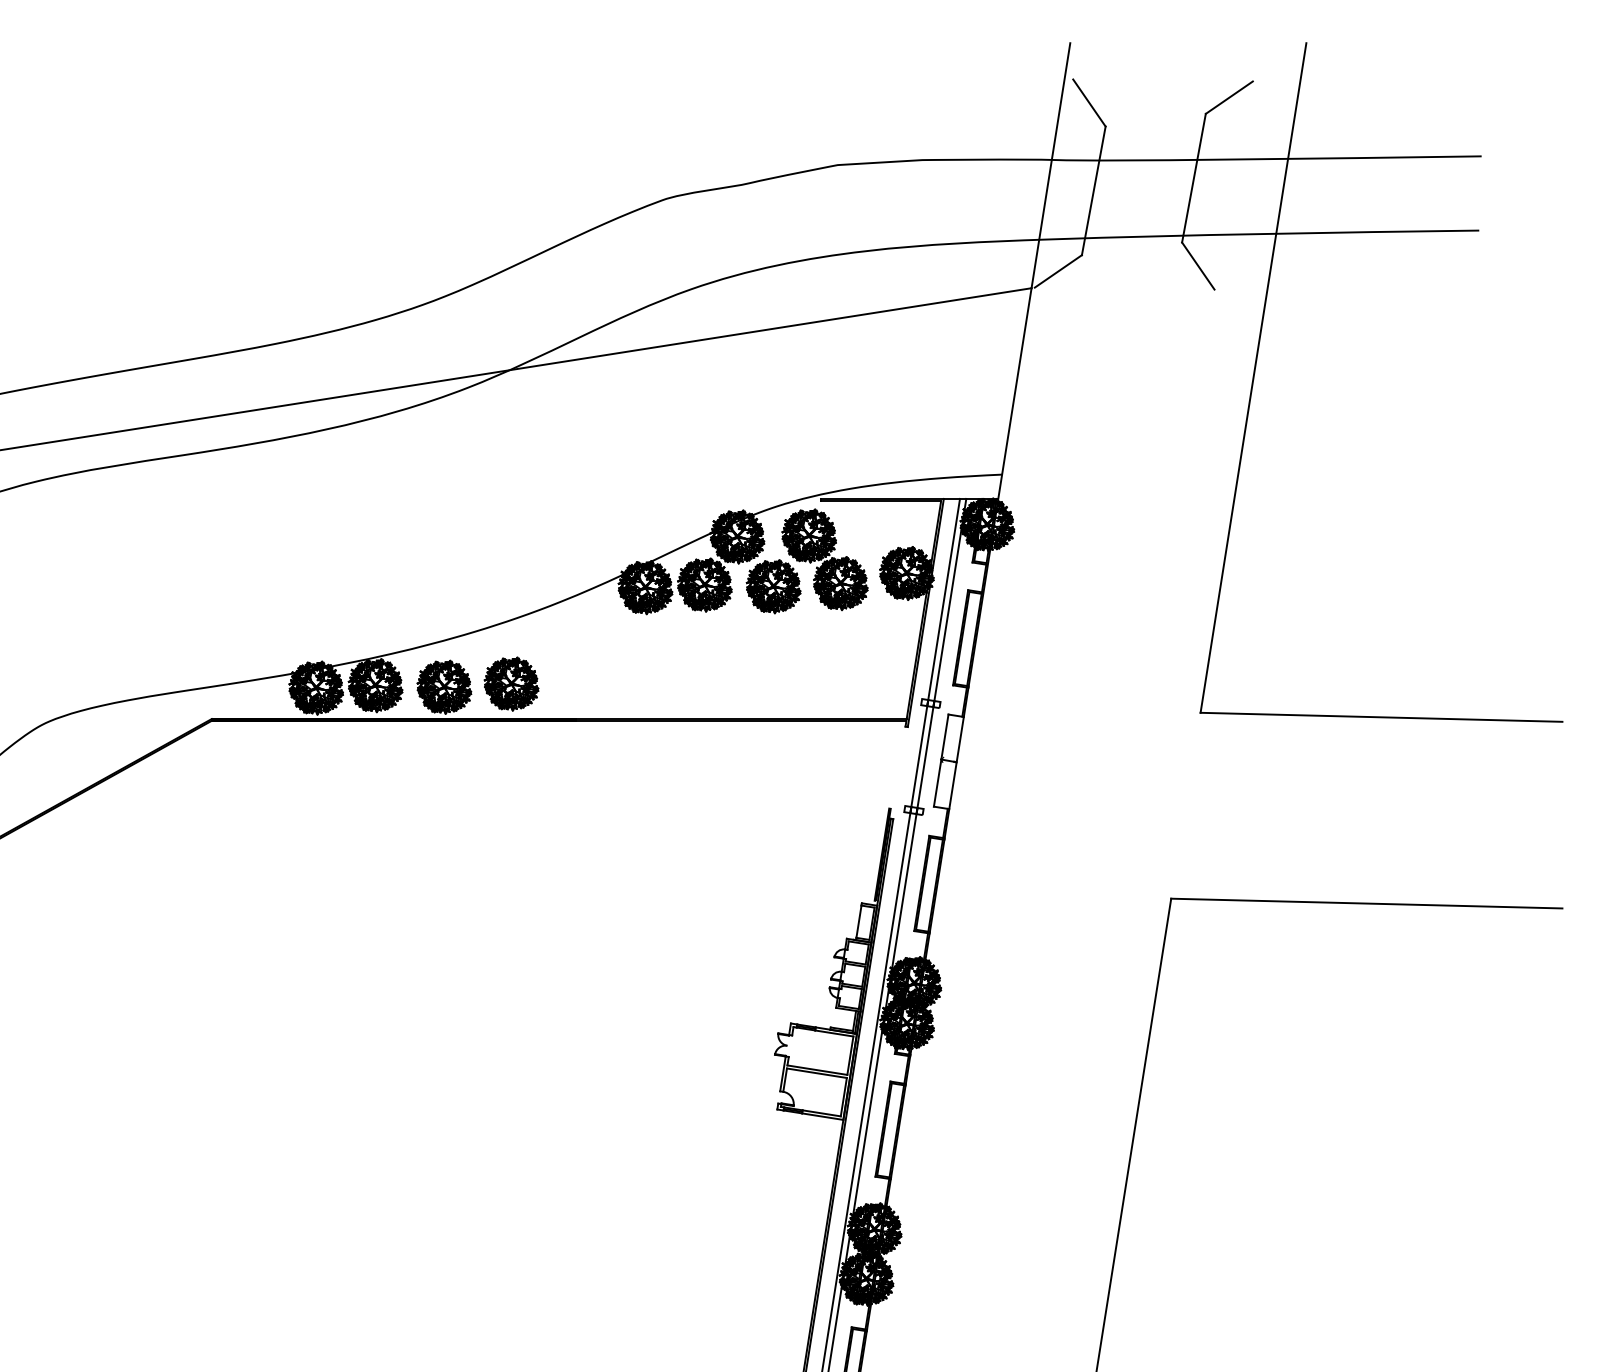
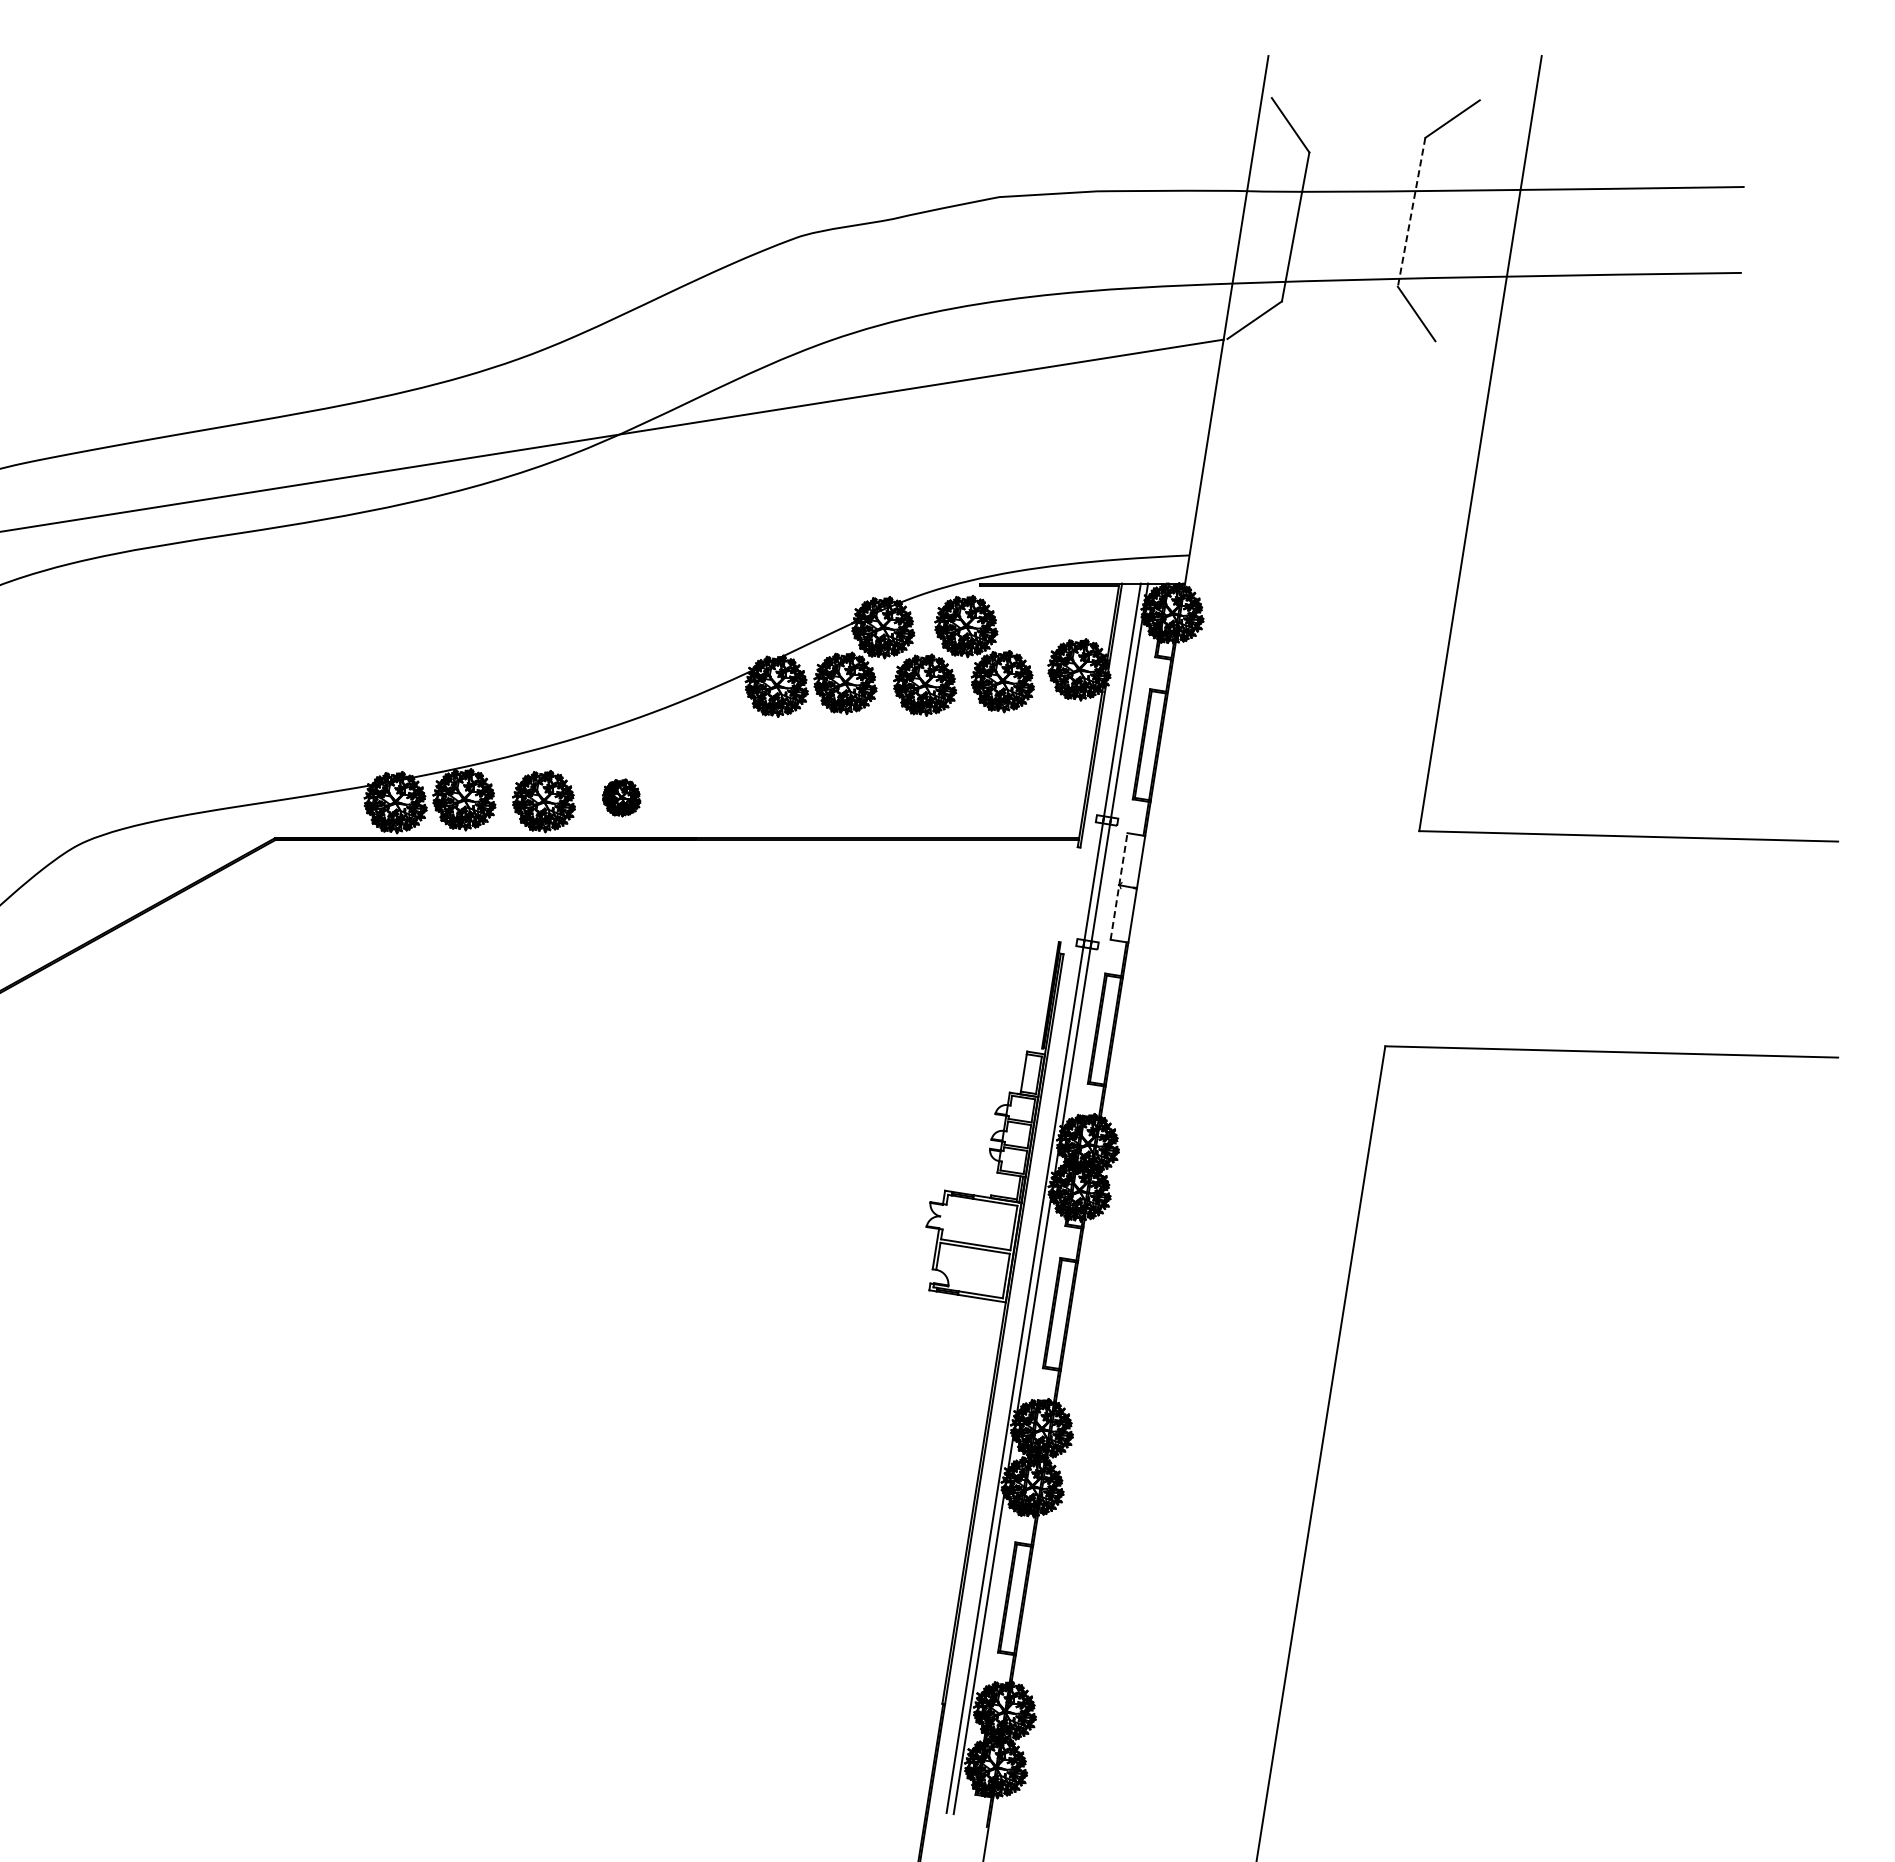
line: (1193, 178) -> (1411, 212), solid -> dashed
part: (511, 683) -> (621, 797), size x0.6
line: (941, 760) -> (1119, 886), solid -> dashed

